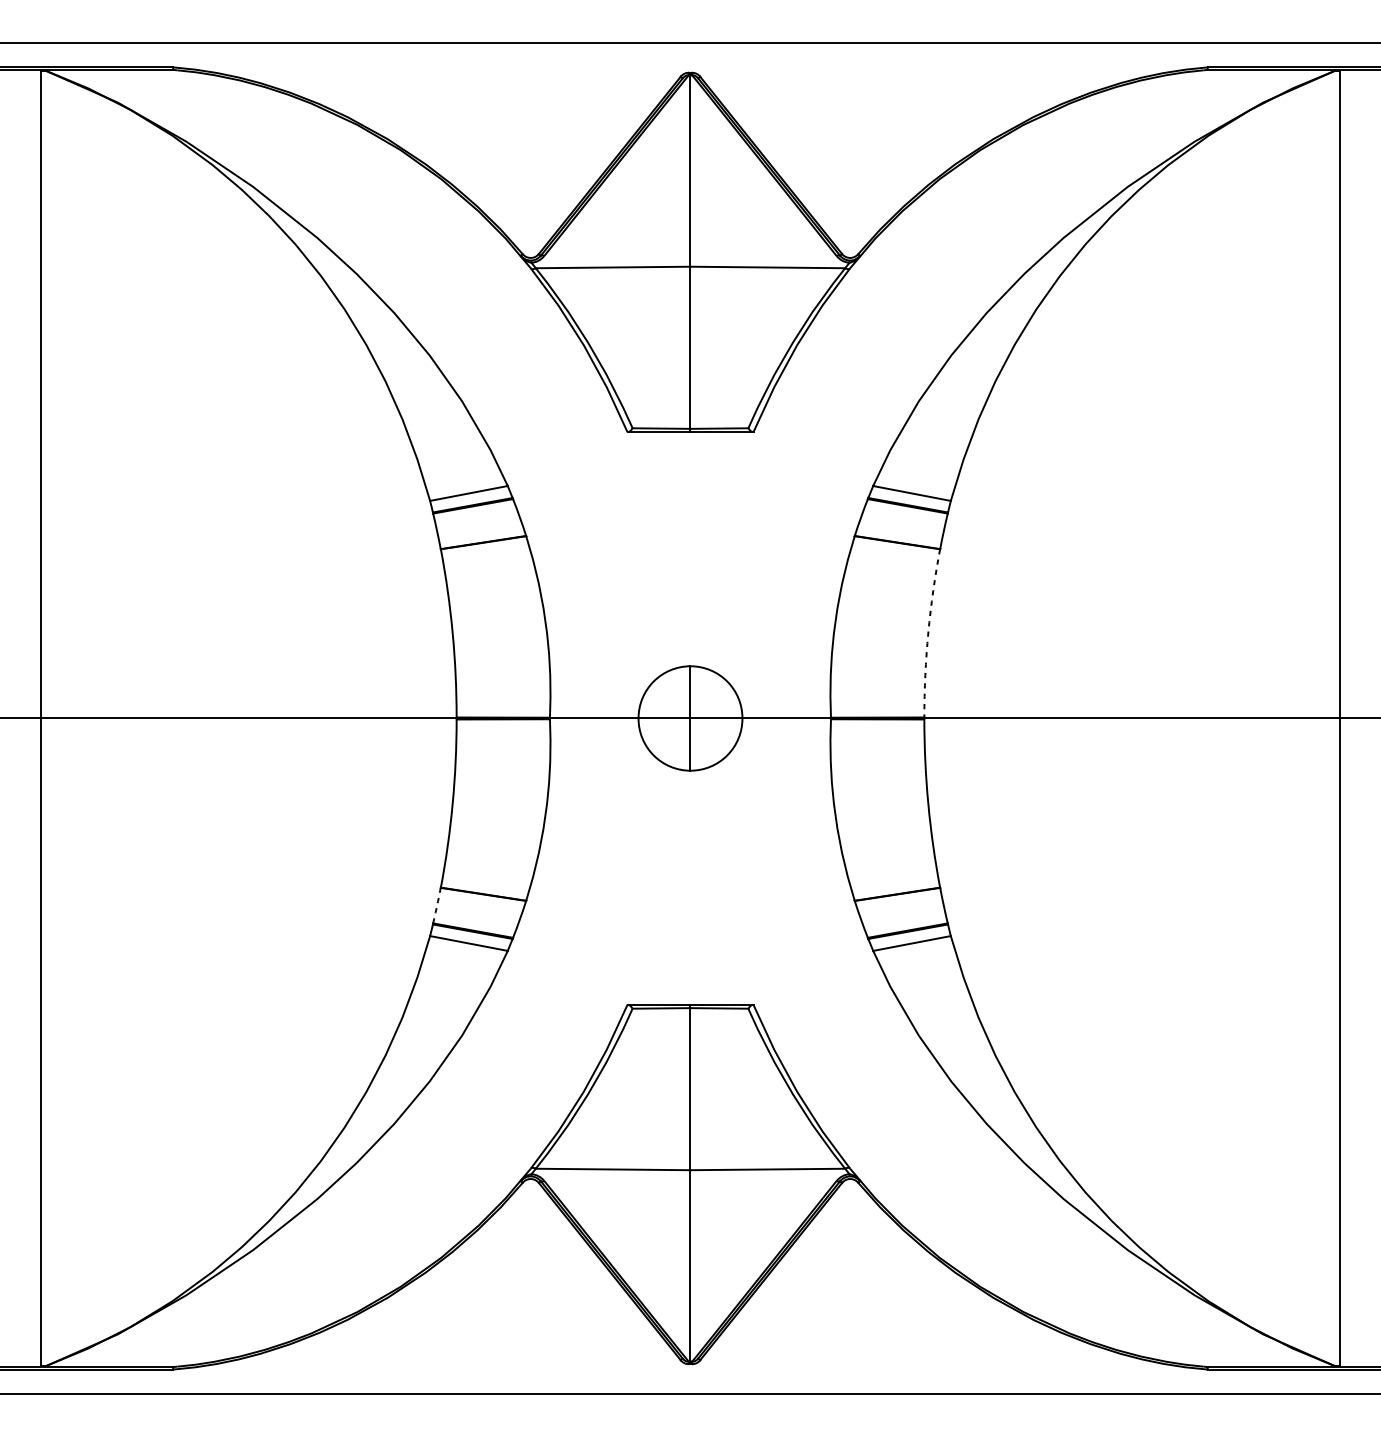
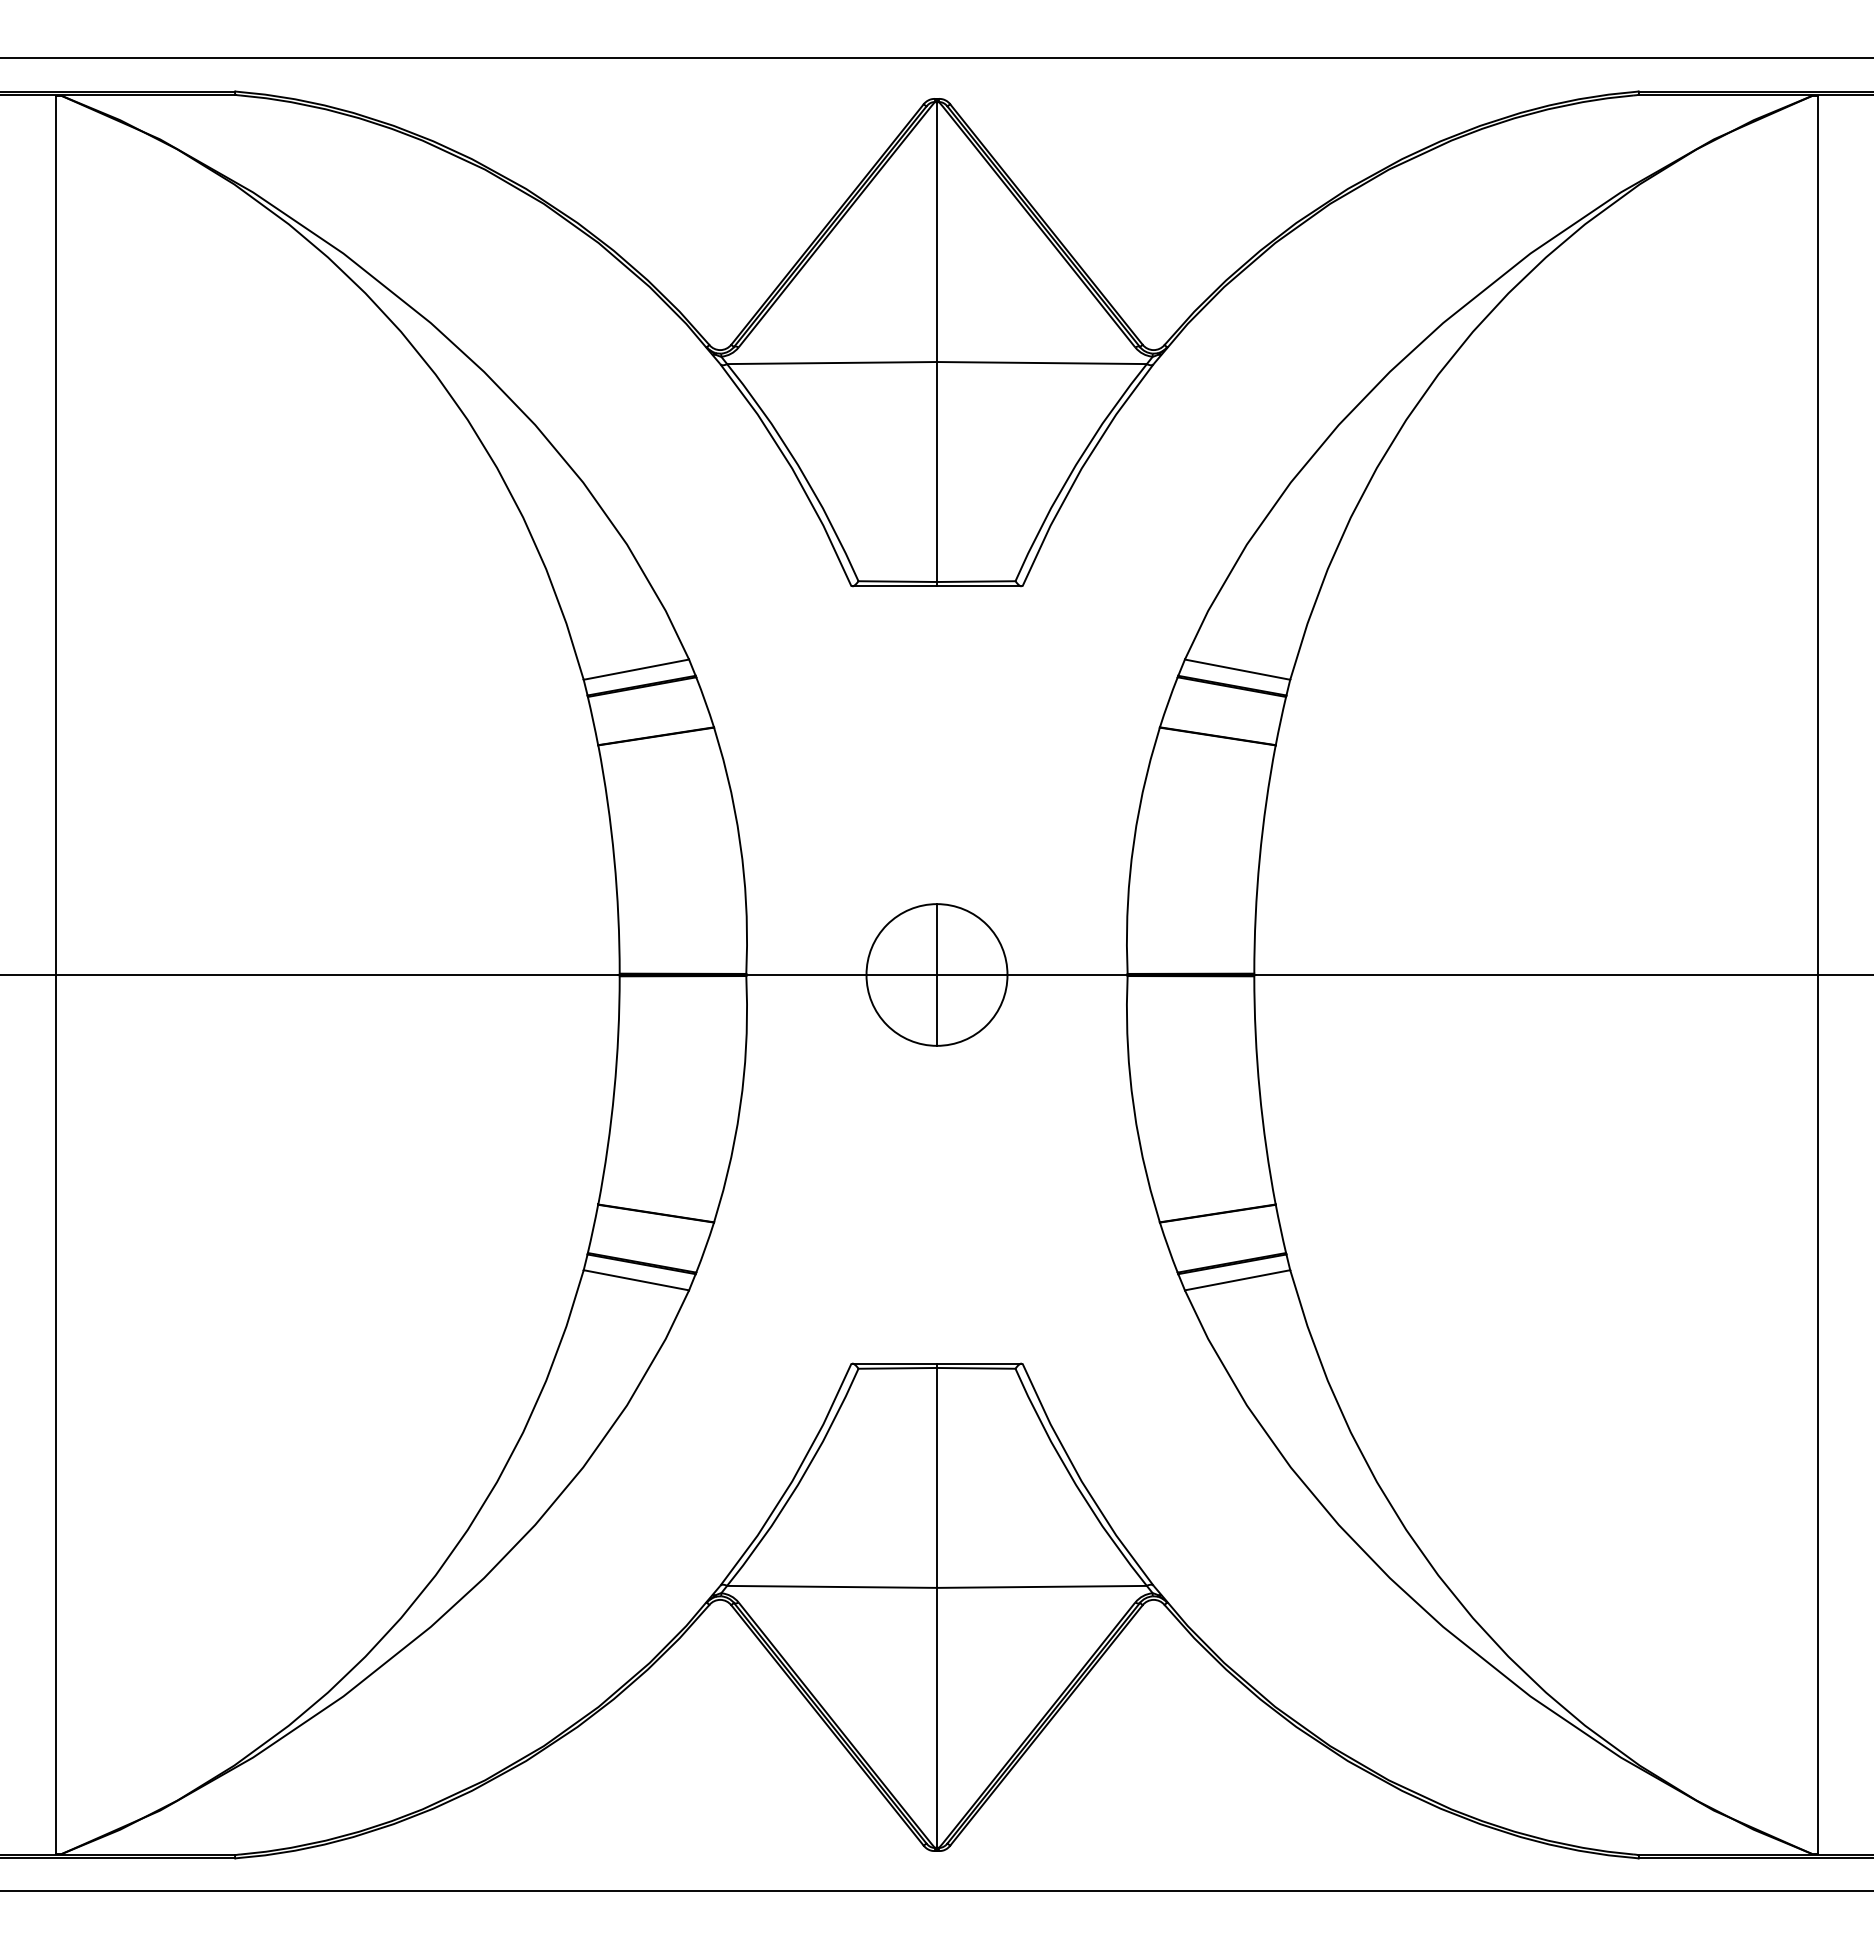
arc: (928, 633) -> (1259, 859), dashed -> solid
arc: (437, 905) -> (593, 1228), dashed -> solid

